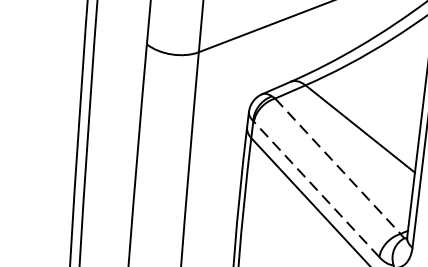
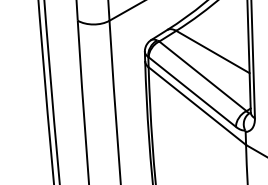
line: (337, 166) -> (202, 76), dashed -> solid
line: (316, 190) -> (192, 92), dashed -> solid

